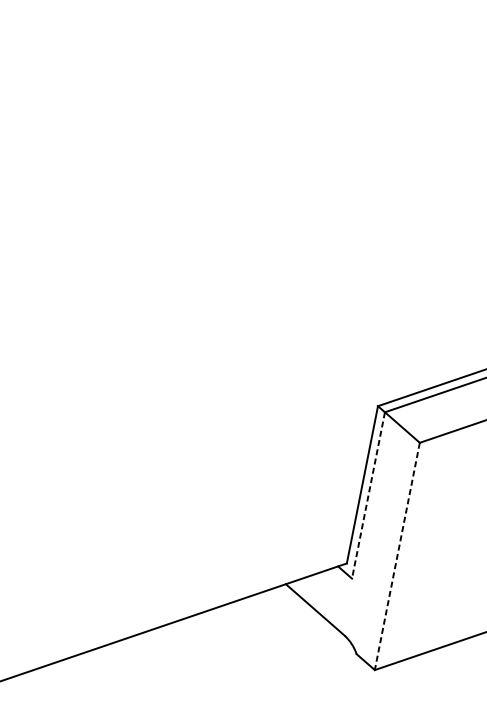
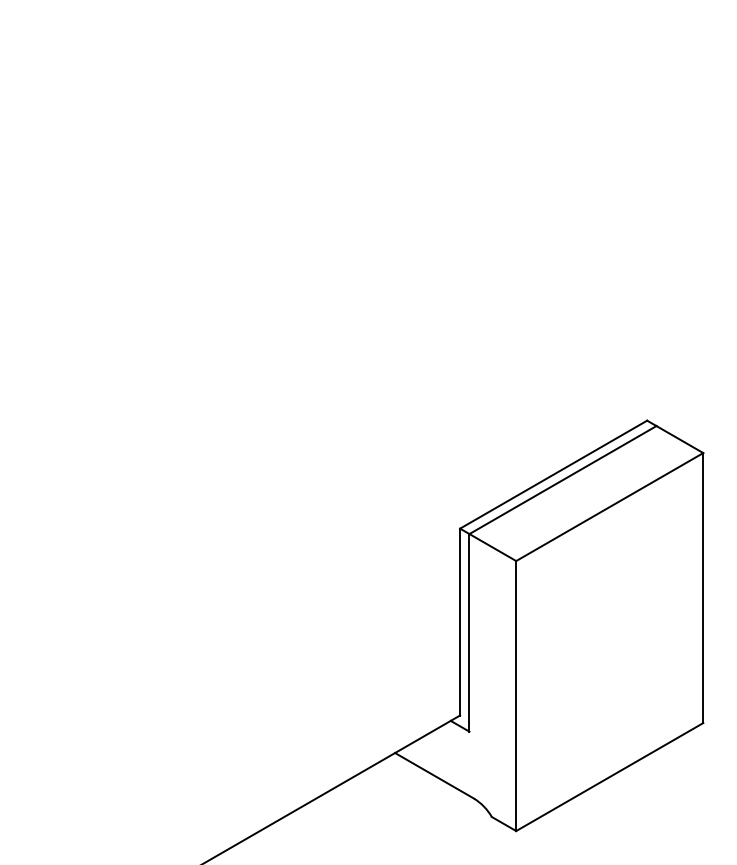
line: (368, 495) -> (469, 632), dashed -> solid
line: (397, 556) -> (516, 696), dashed -> solid

